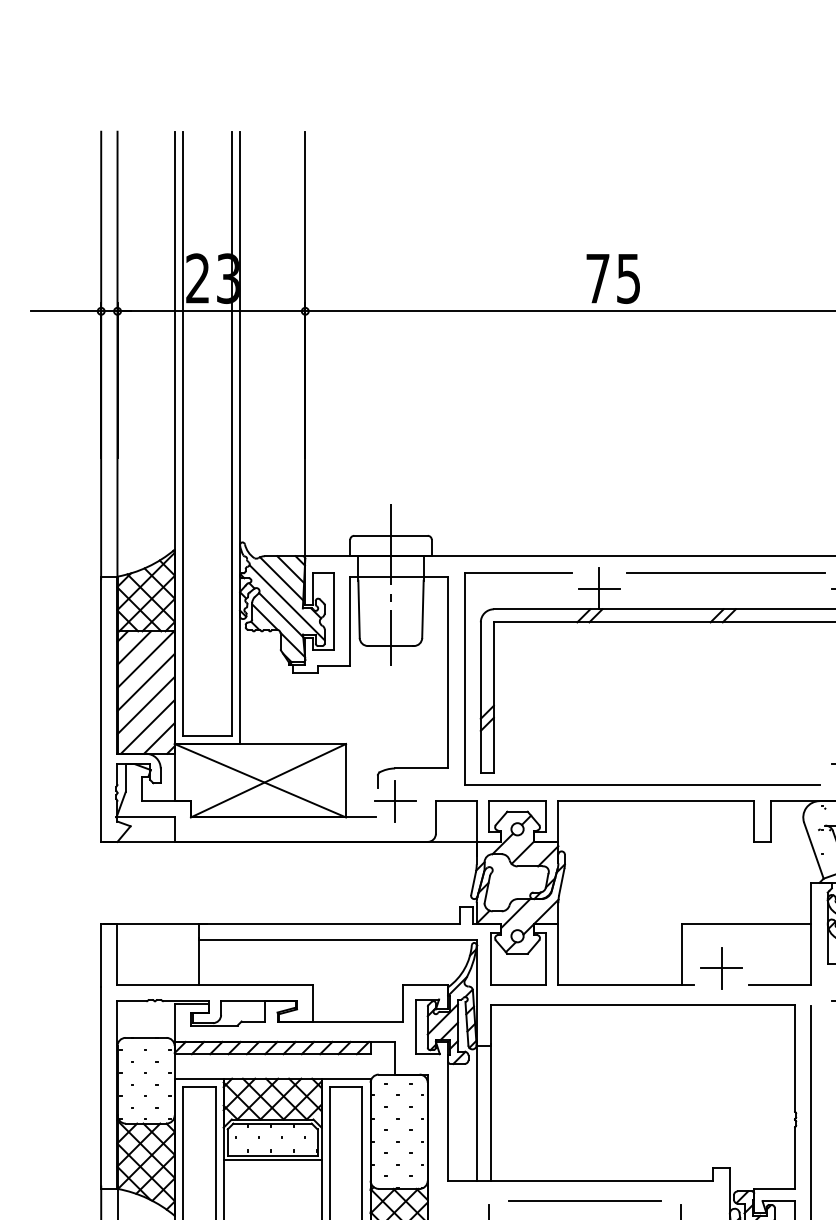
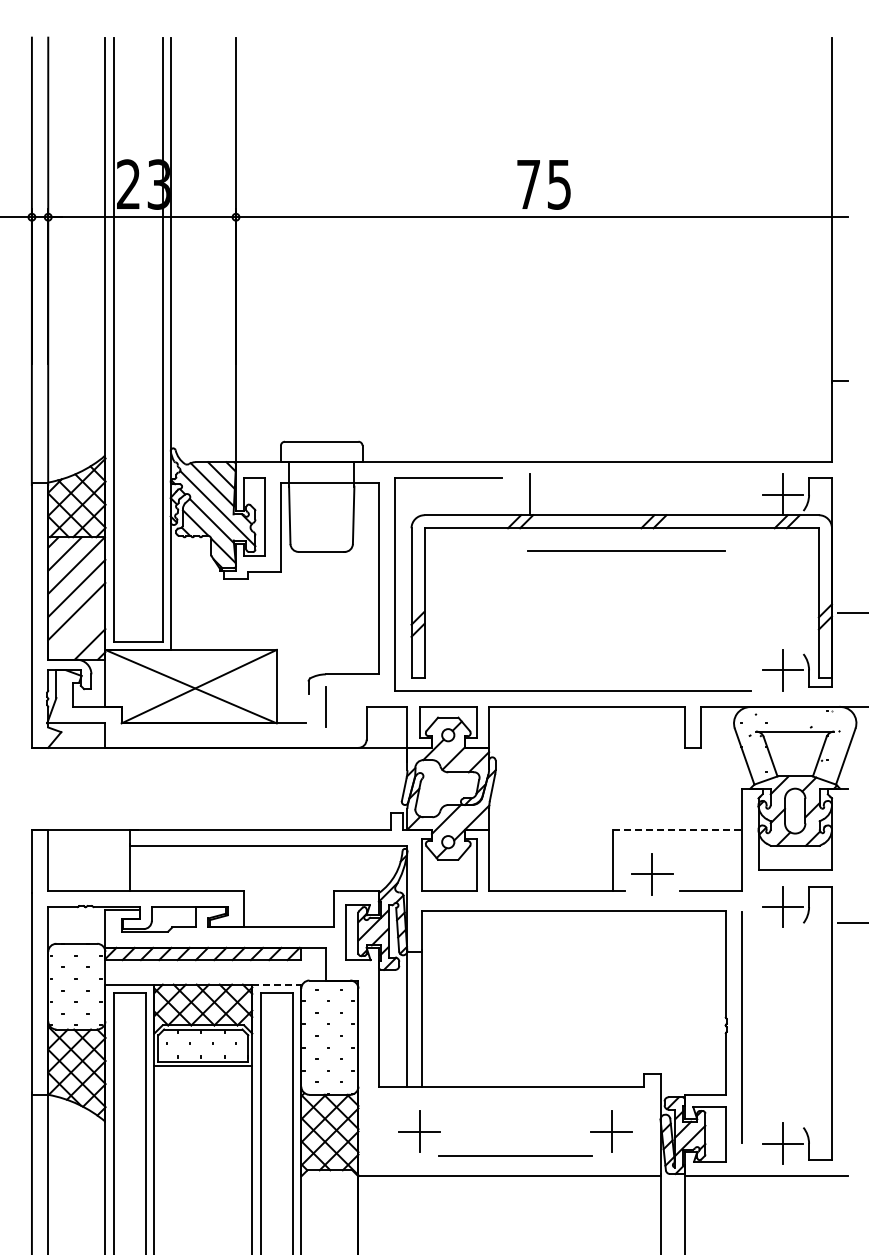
line: (725, 571) -> (626, 550), moved
line: (390, 584) -> (321, 490), removed
line: (598, 588) -> (529, 494), removed
line: (147, 726) -> (78, 632), removed
line: (394, 801) -> (325, 707), removed
line: (747, 923) -> (678, 829), solid -> dashed
line: (346, 1078) -> (277, 984), solid -> dashed
line: (584, 1201) -> (515, 1107), removed

